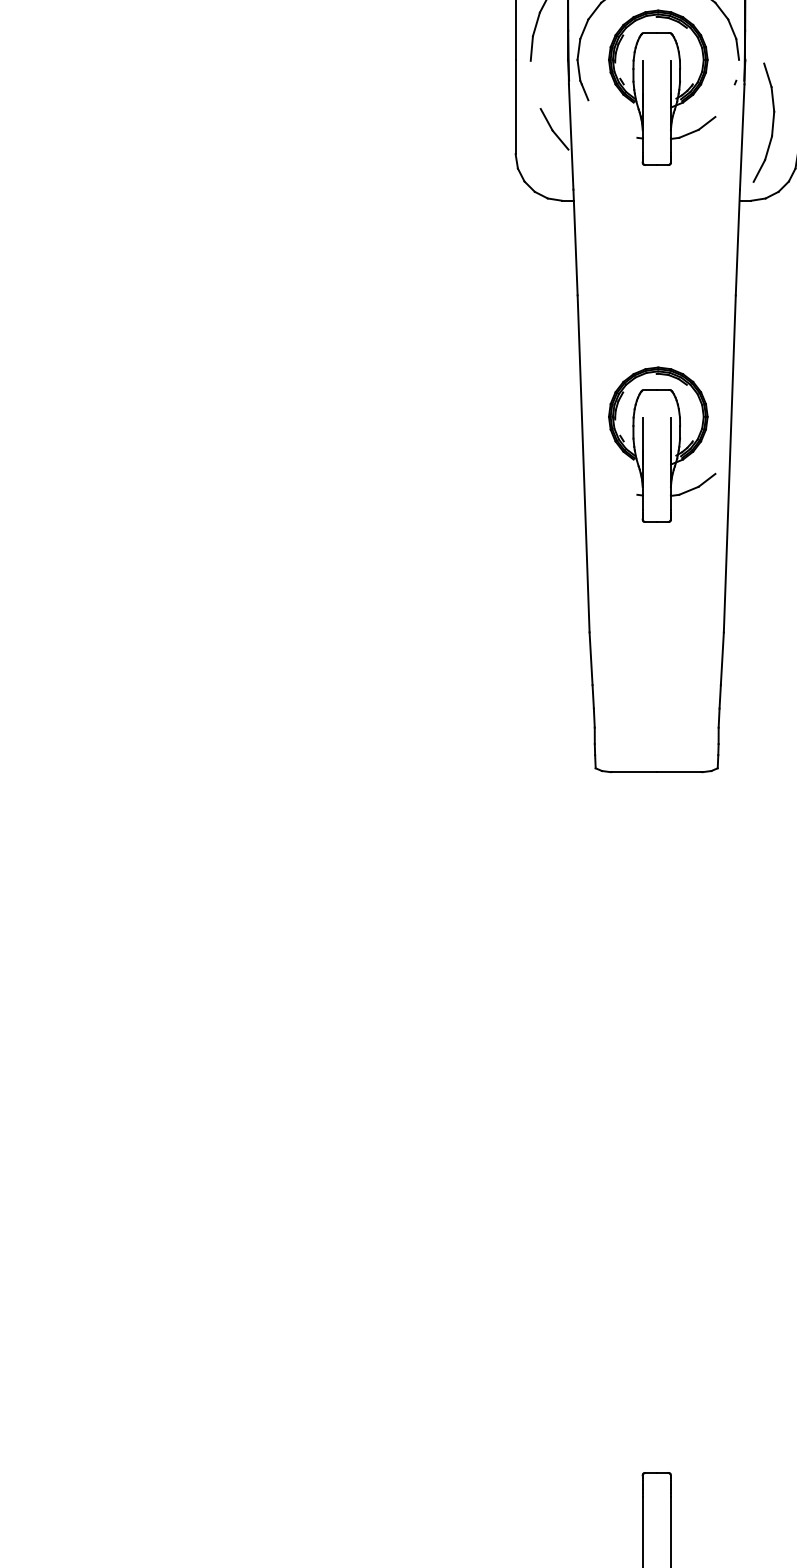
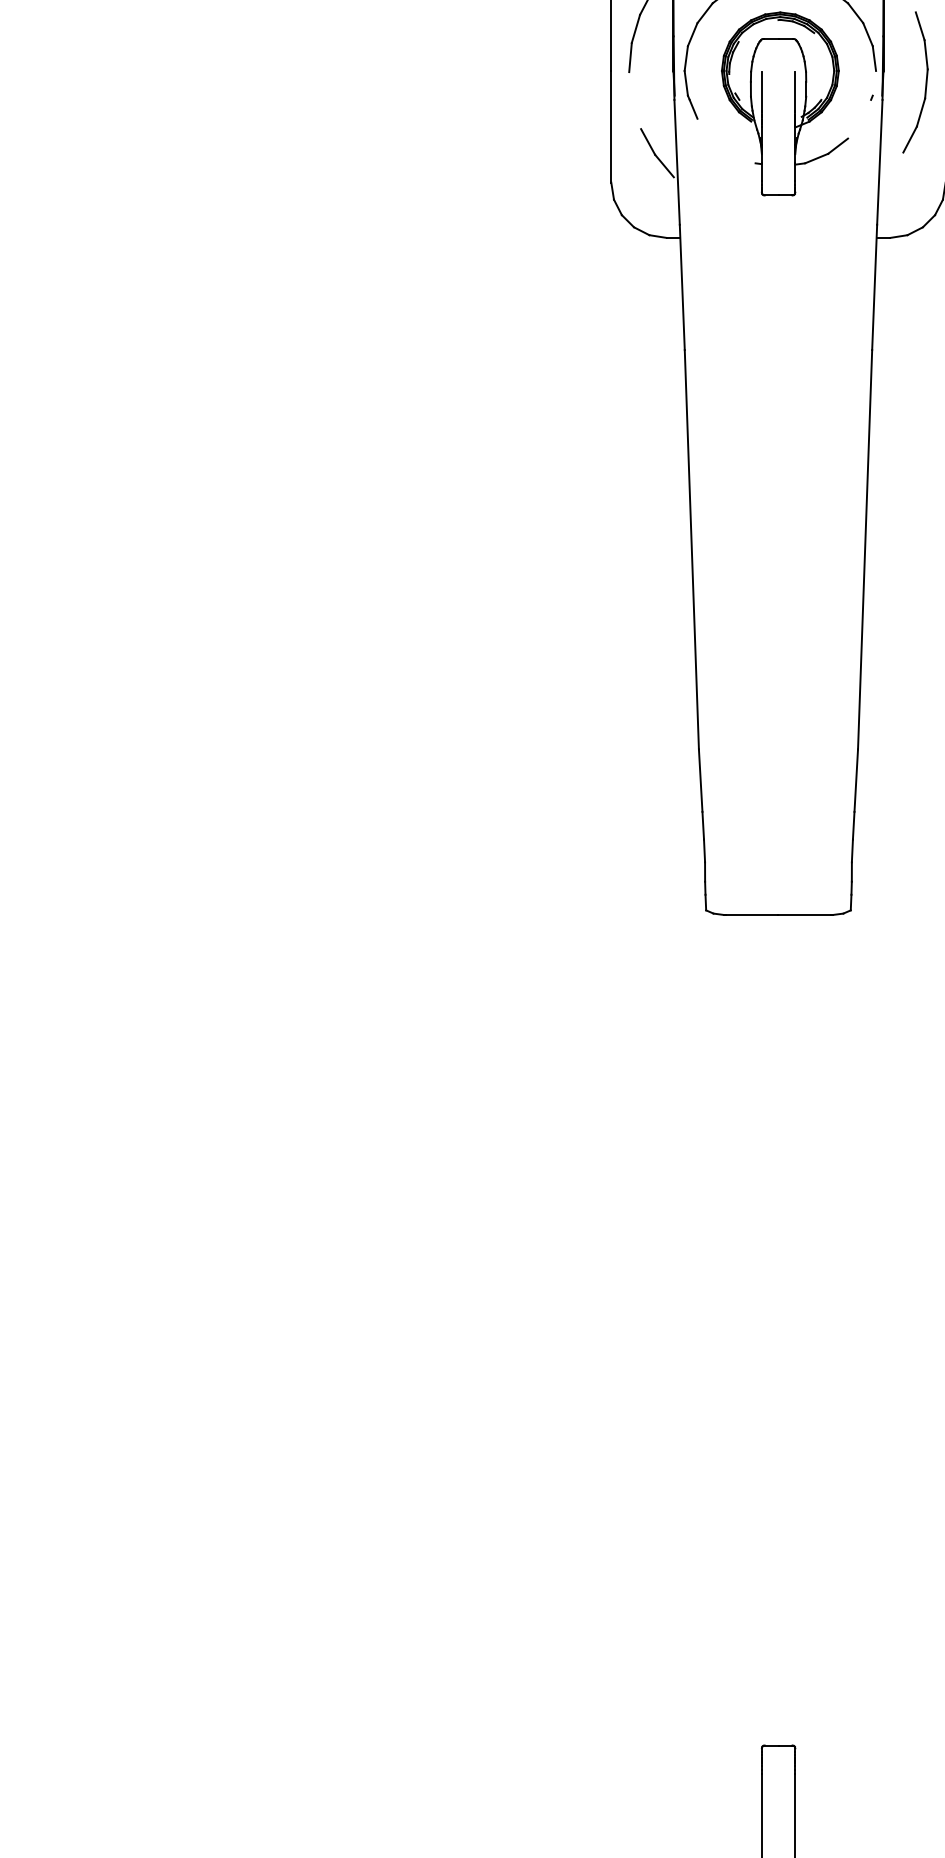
part: (772, 122) -> (925, 82), moved
part: (662, 444) -> (785, 526), removed

